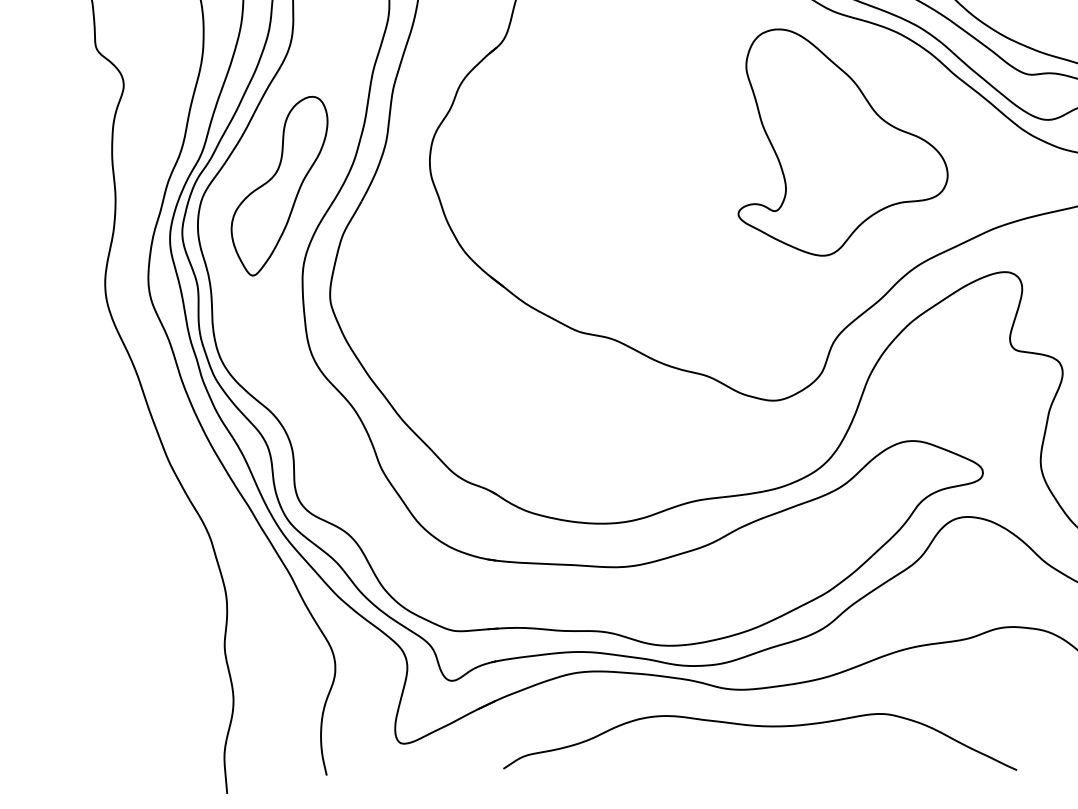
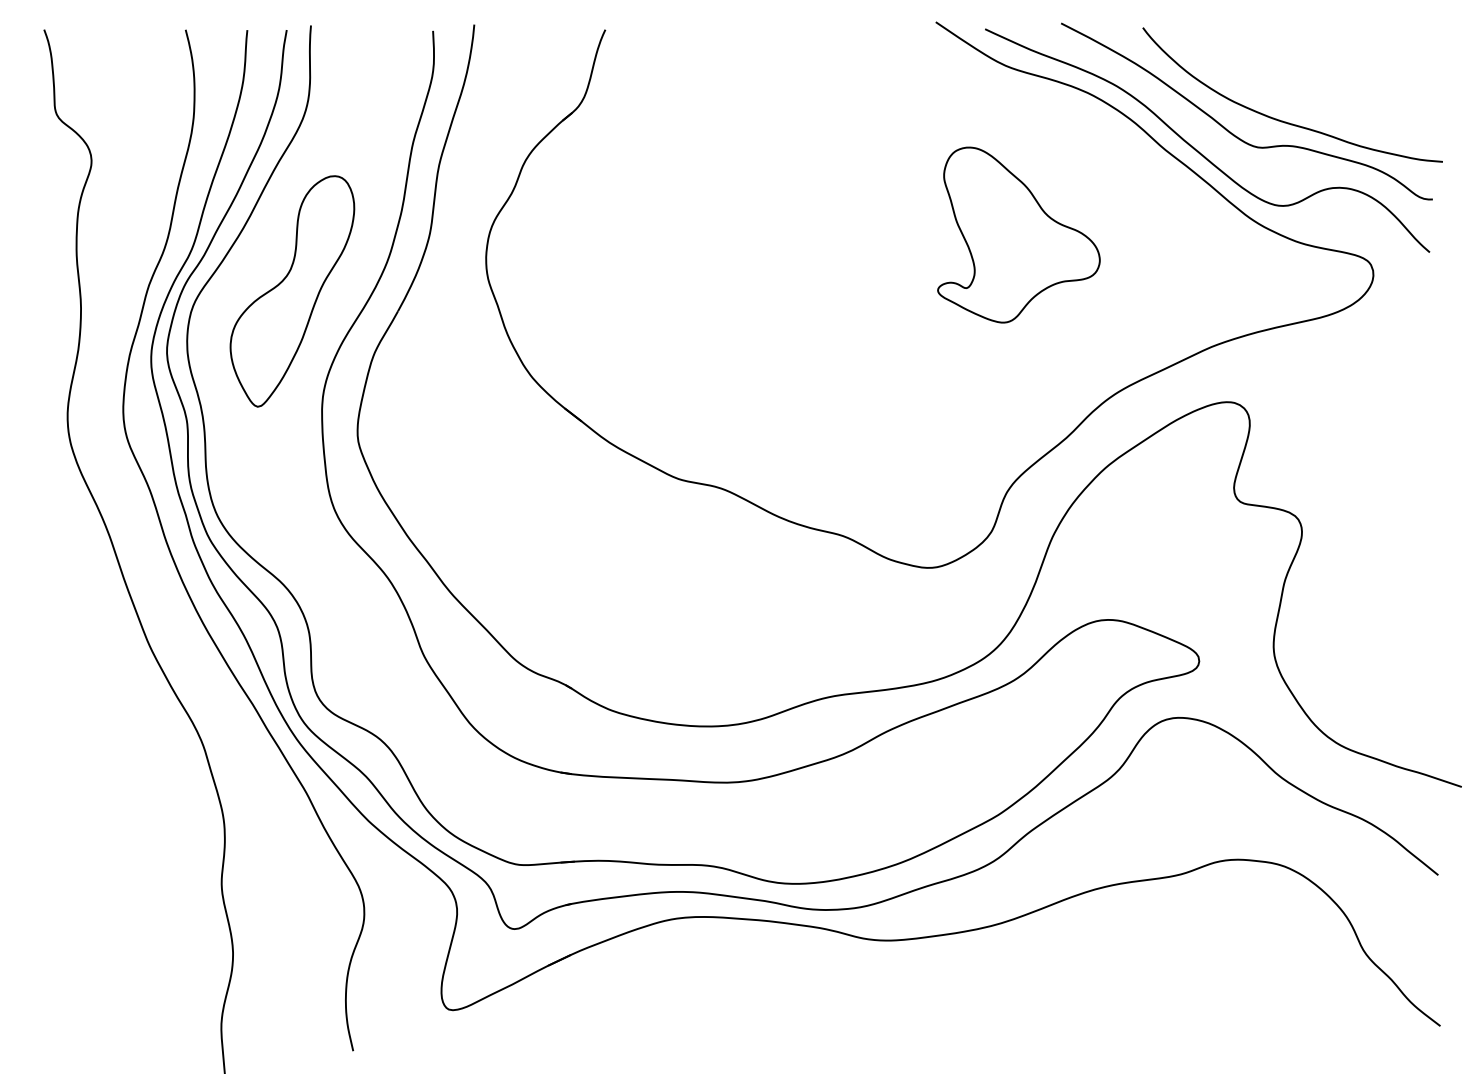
part: (842, 142) -> (1018, 234), size x0.6
curve: (759, 726) -> (911, 988), removed

